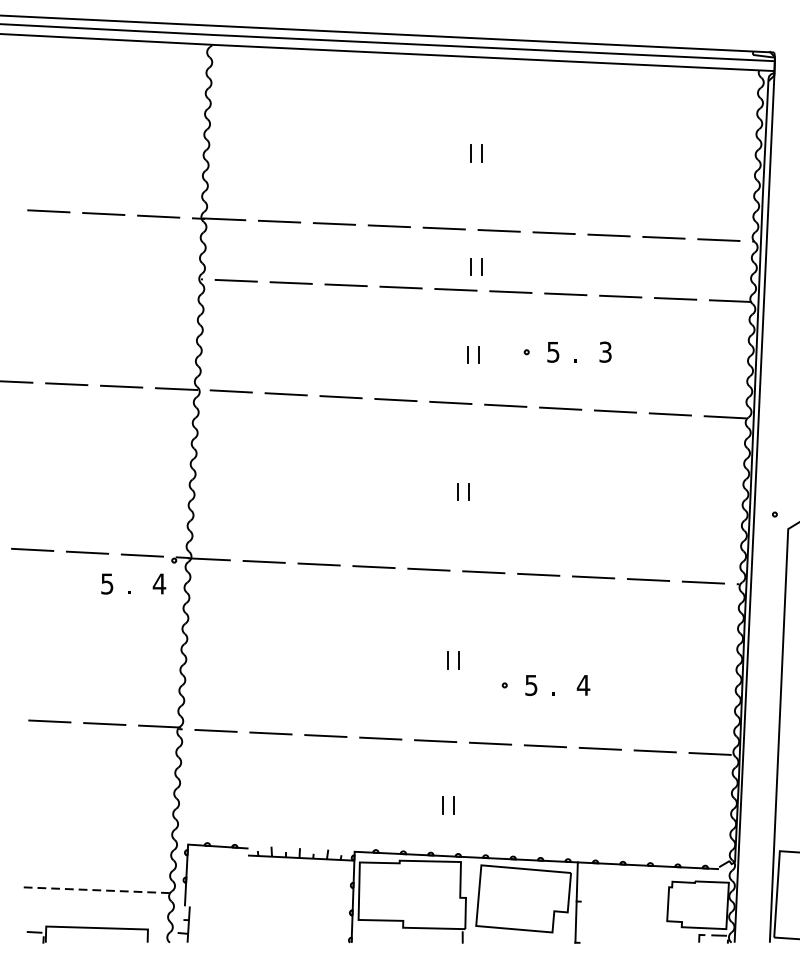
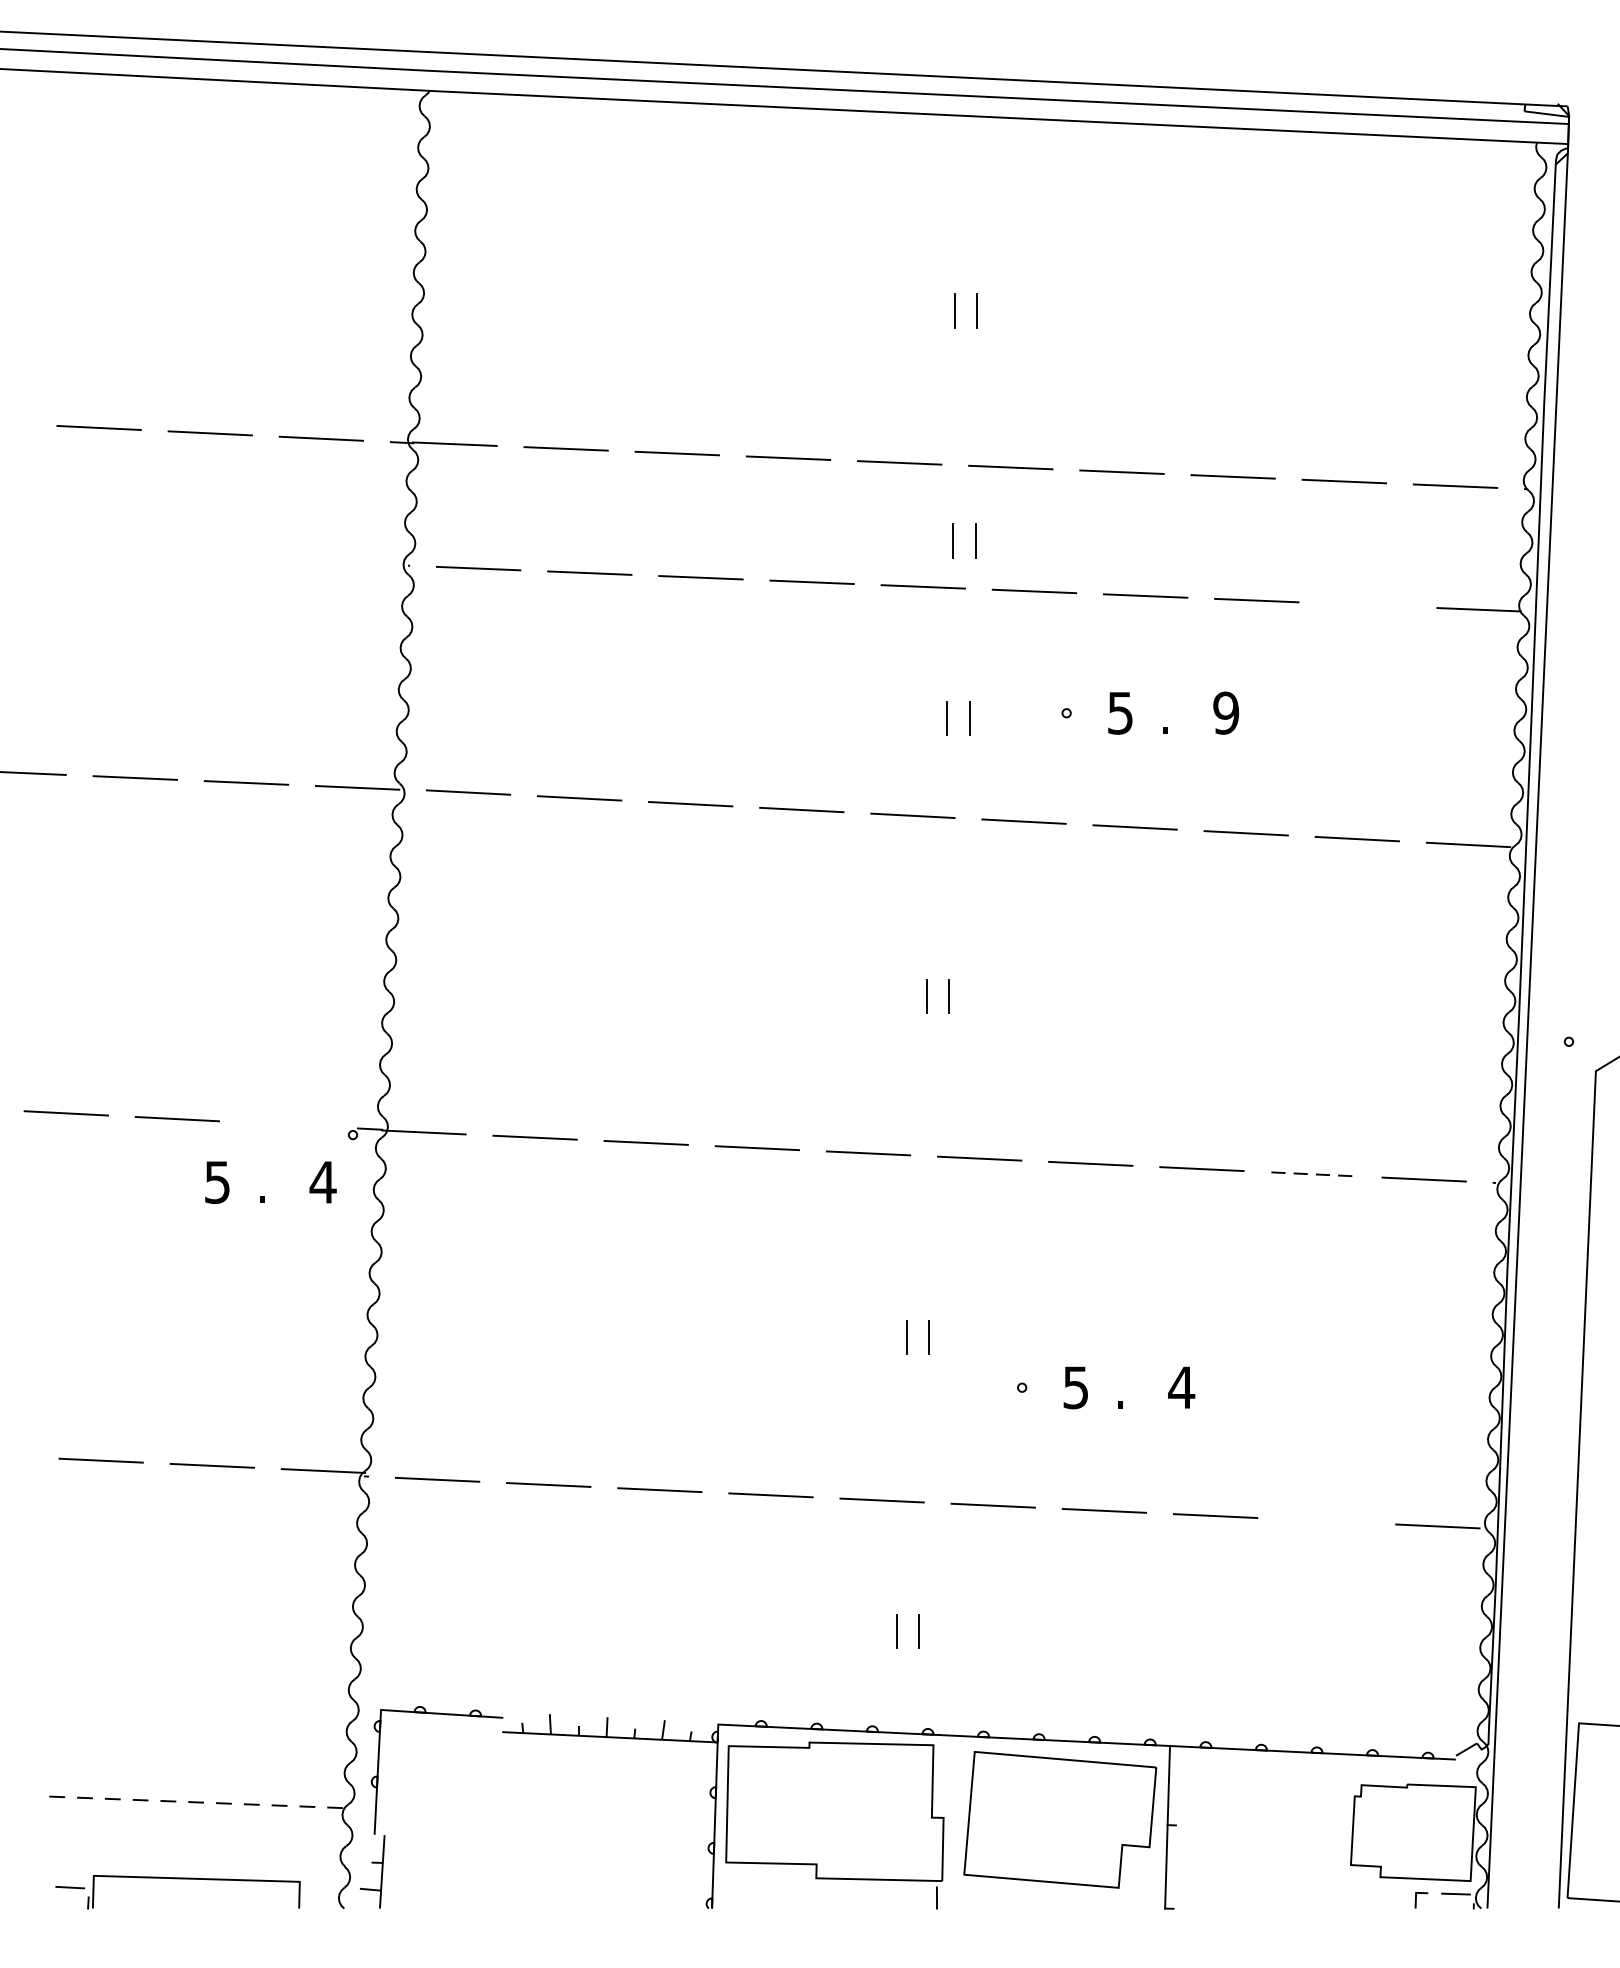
line: (675, 298) -> (1367, 604), removed
text: (605, 351) -> (1226, 711), 3 -> 9
line: (141, 555) -> (286, 1124), removed
line: (648, 580) -> (1313, 1175), solid -> dashed
line: (654, 751) -> (1325, 1521), removed

